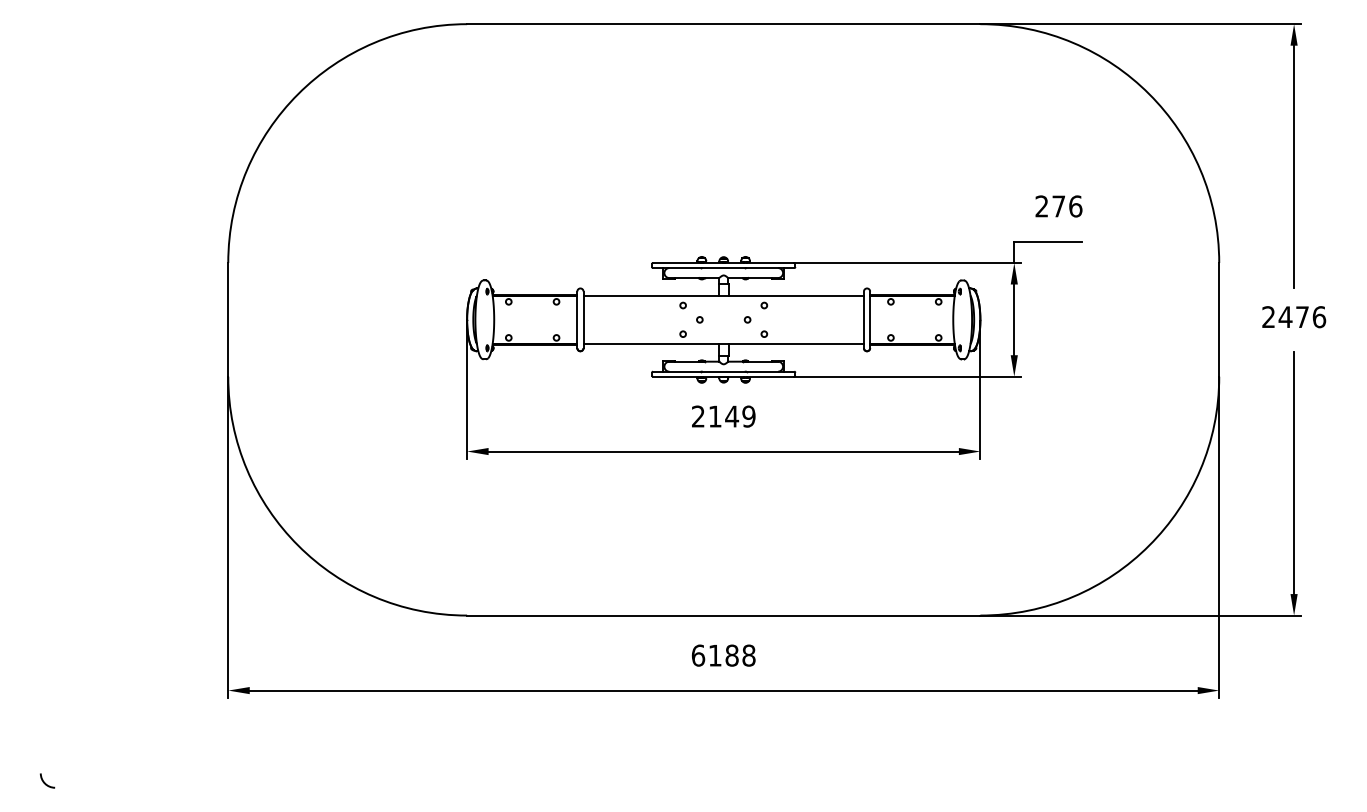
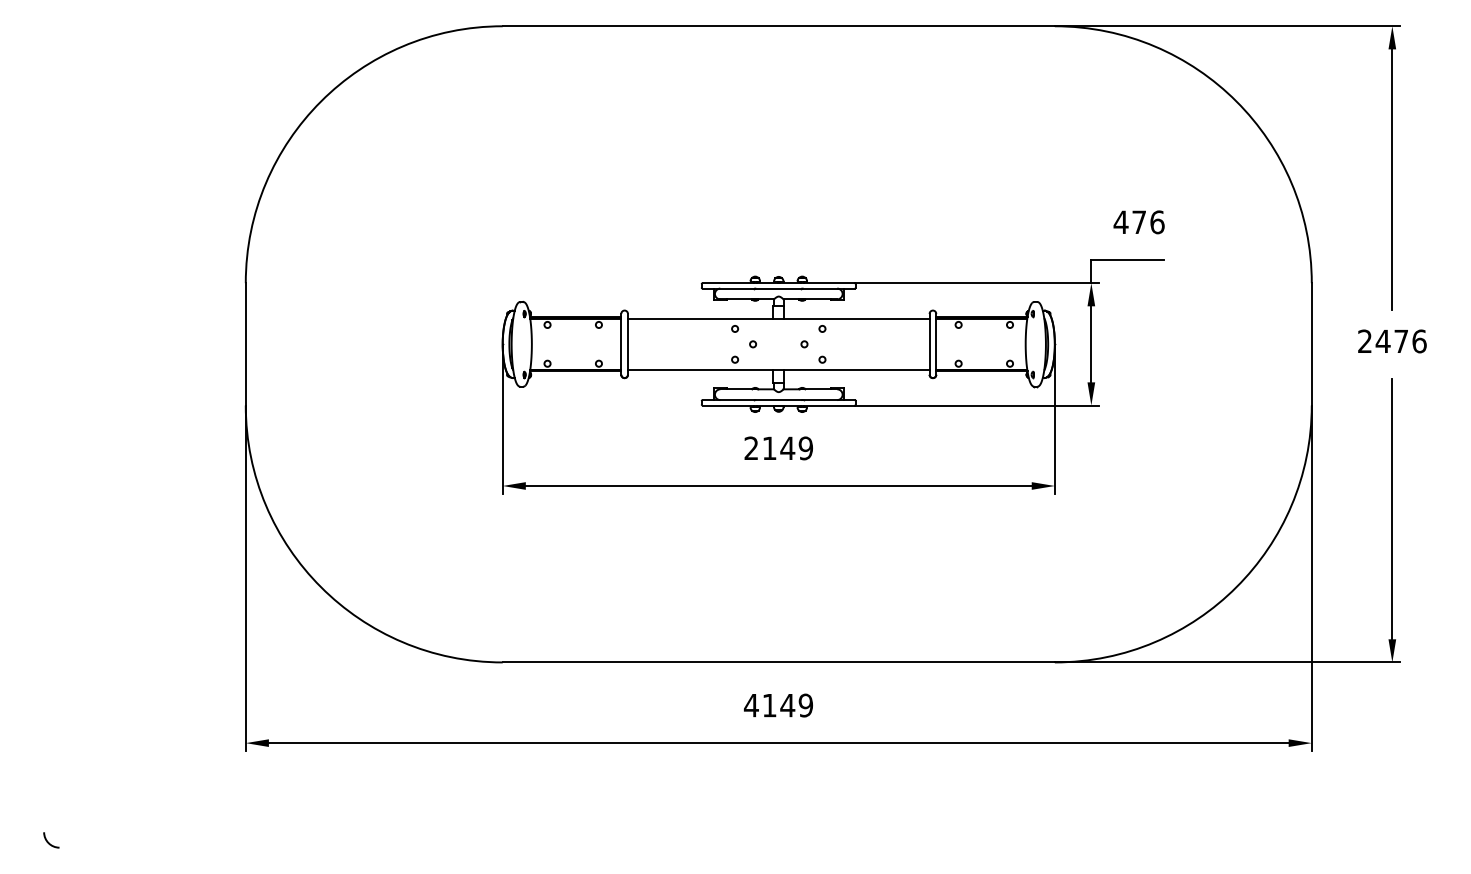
text: (1041, 205) -> (1120, 221), 276 -> 476
text: (723, 655) -> (778, 705), 6188 -> 4149

